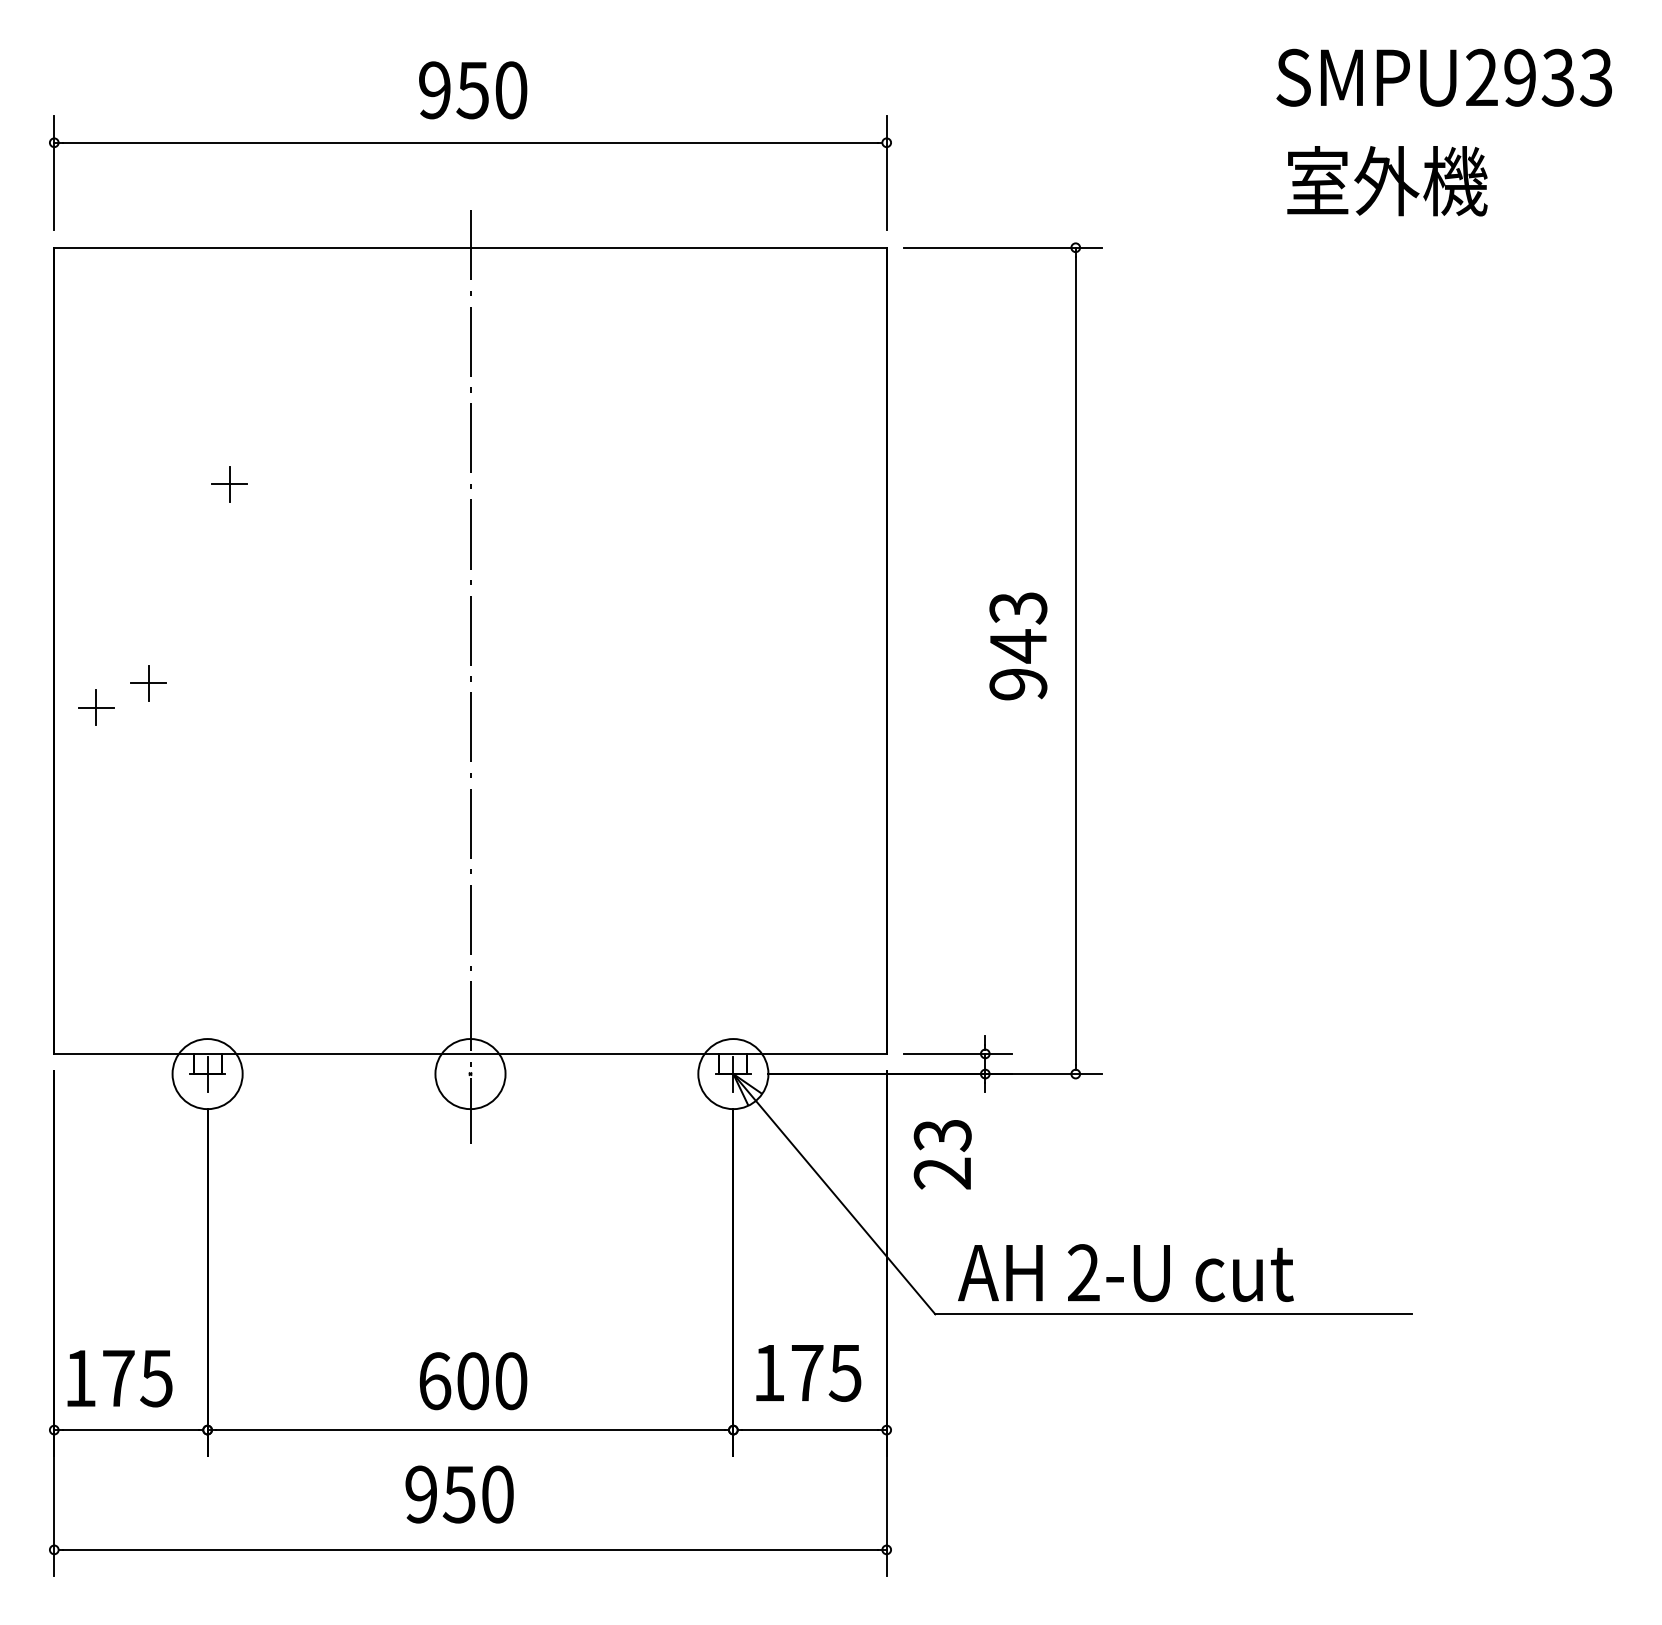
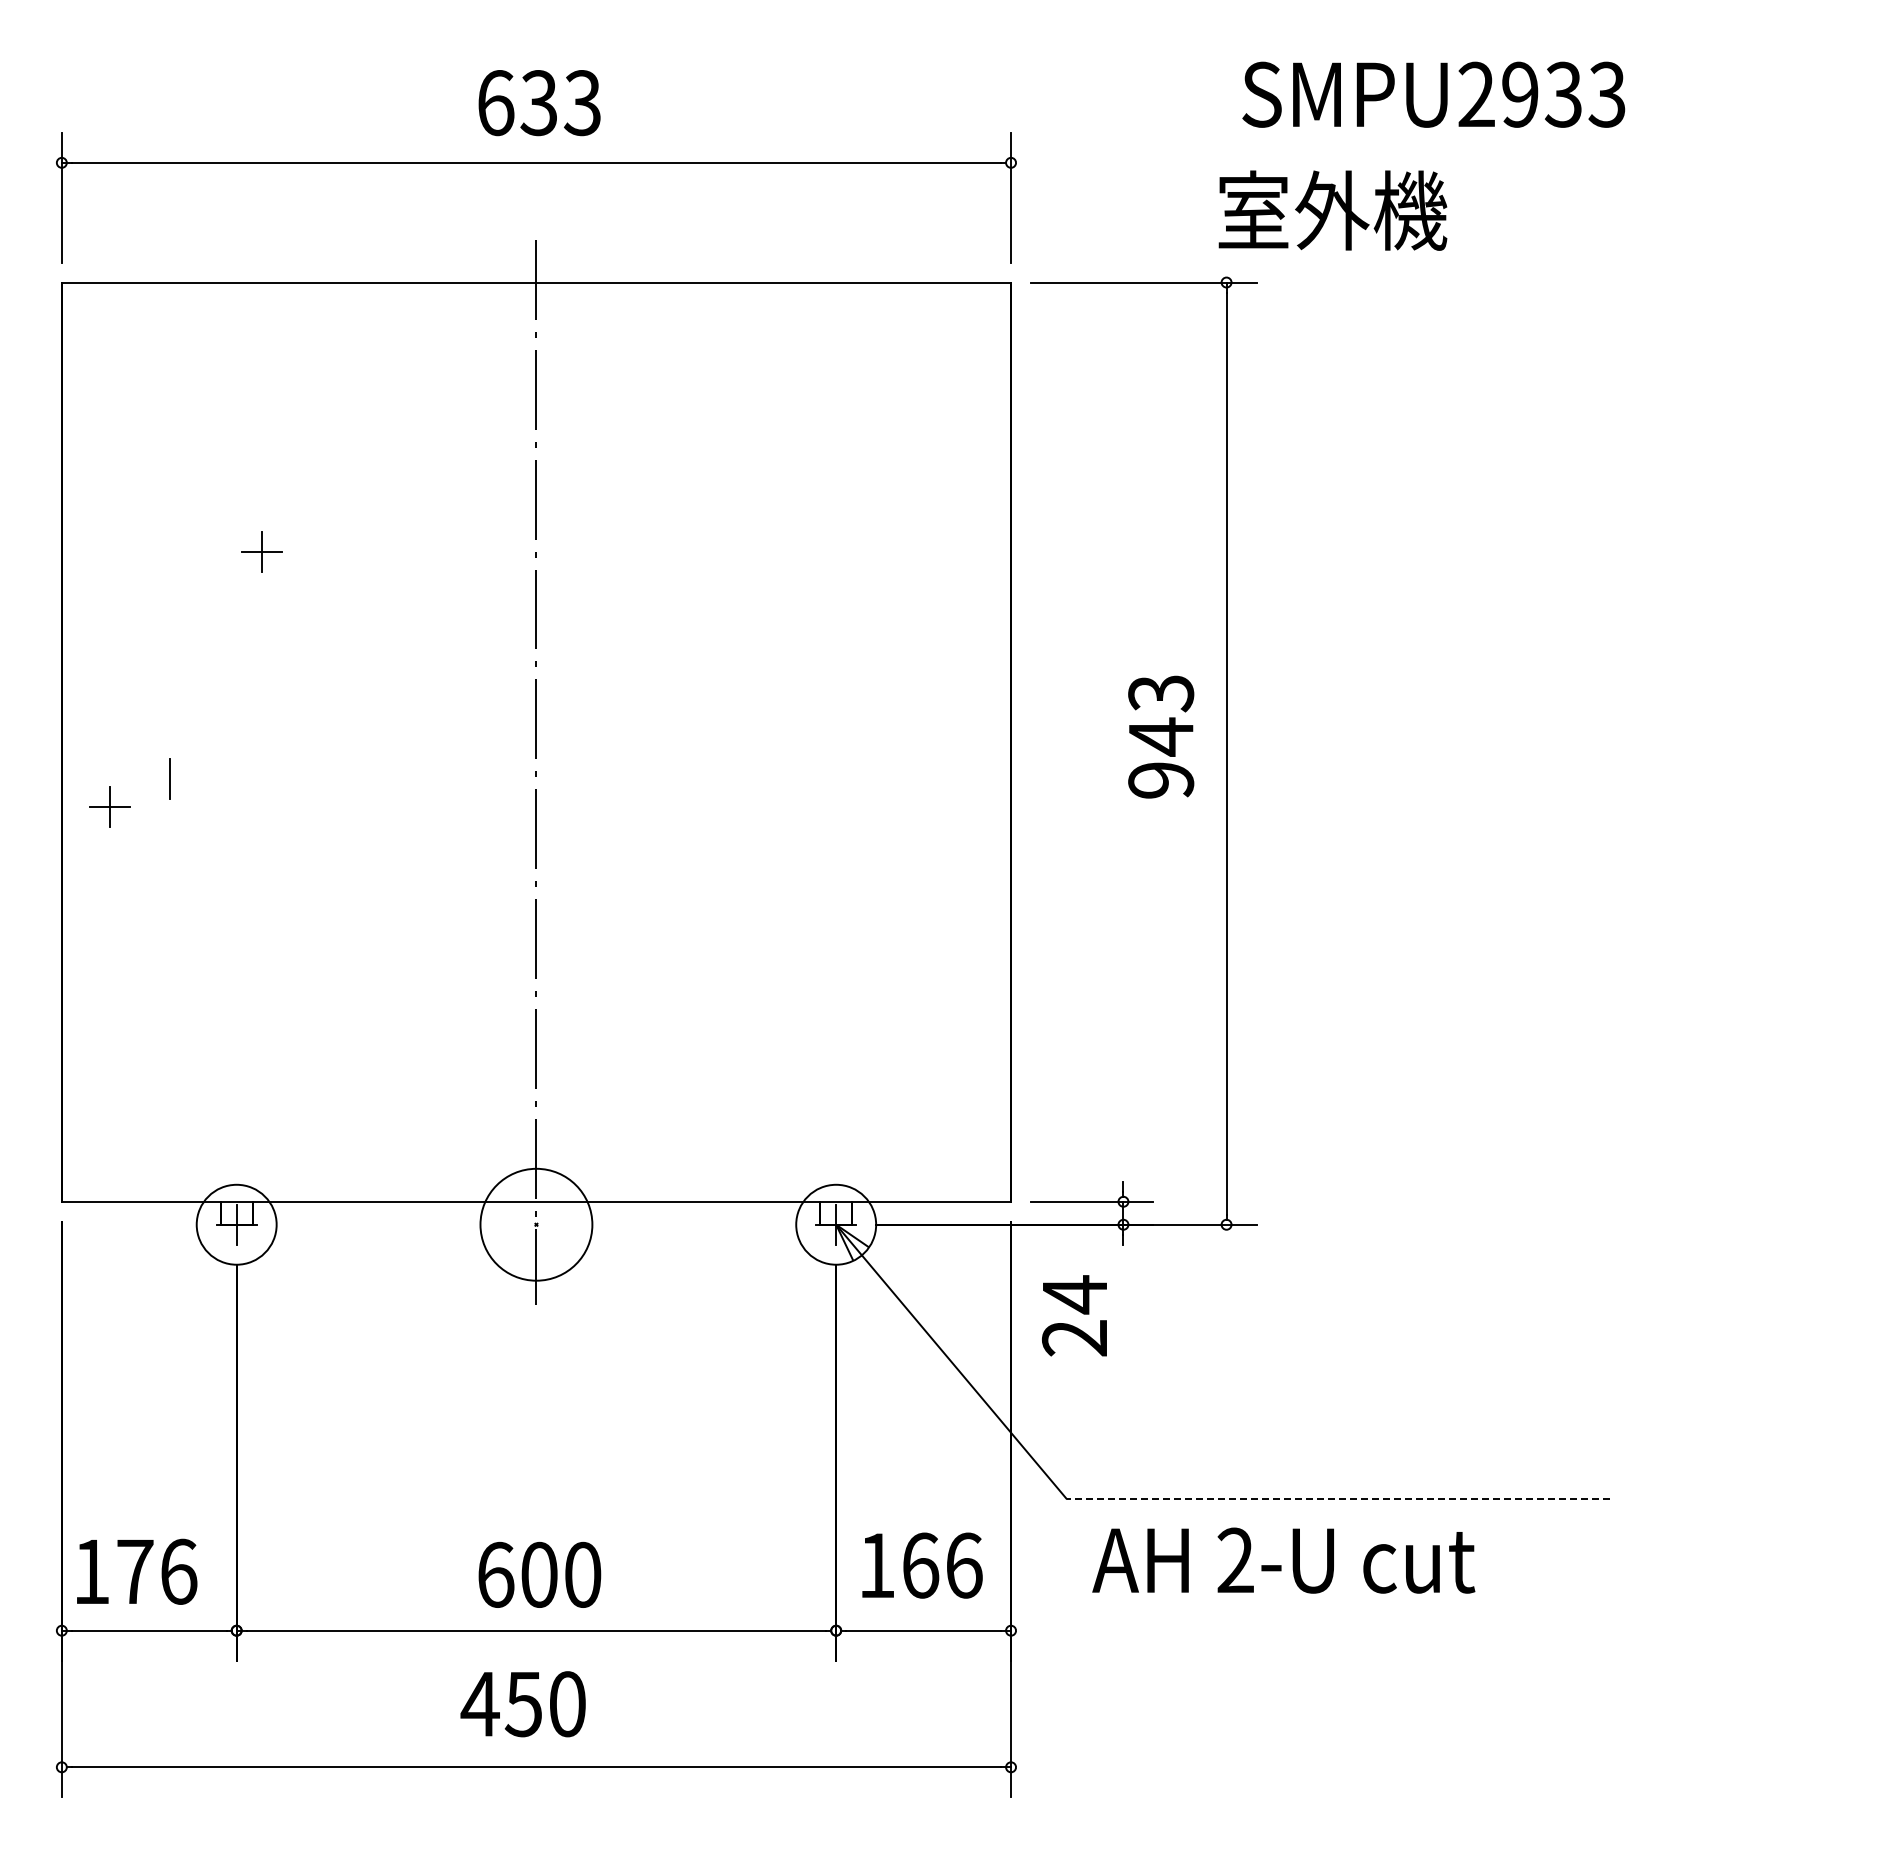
text: (1444, 77) -> (1433, 94), moved
text: (473, 90) -> (539, 103), 950 -> 633
text: (1387, 181) -> (1332, 210), moved
line: (148, 683) -> (169, 779), removed
circle: (470, 1073) -> (536, 1224), size x1.4
text: (943, 1135) -> (1075, 1294), 23 -> 24
text: (1125, 1272) -> (1283, 1560), moved
line: (1173, 1314) -> (1338, 1498), solid -> dashed
text: (826, 1372) -> (942, 1565), 175 -> 166
text: (156, 1378) -> (178, 1571), 175 -> 176
text: (420, 1494) -> (479, 1704), 950 -> 450

